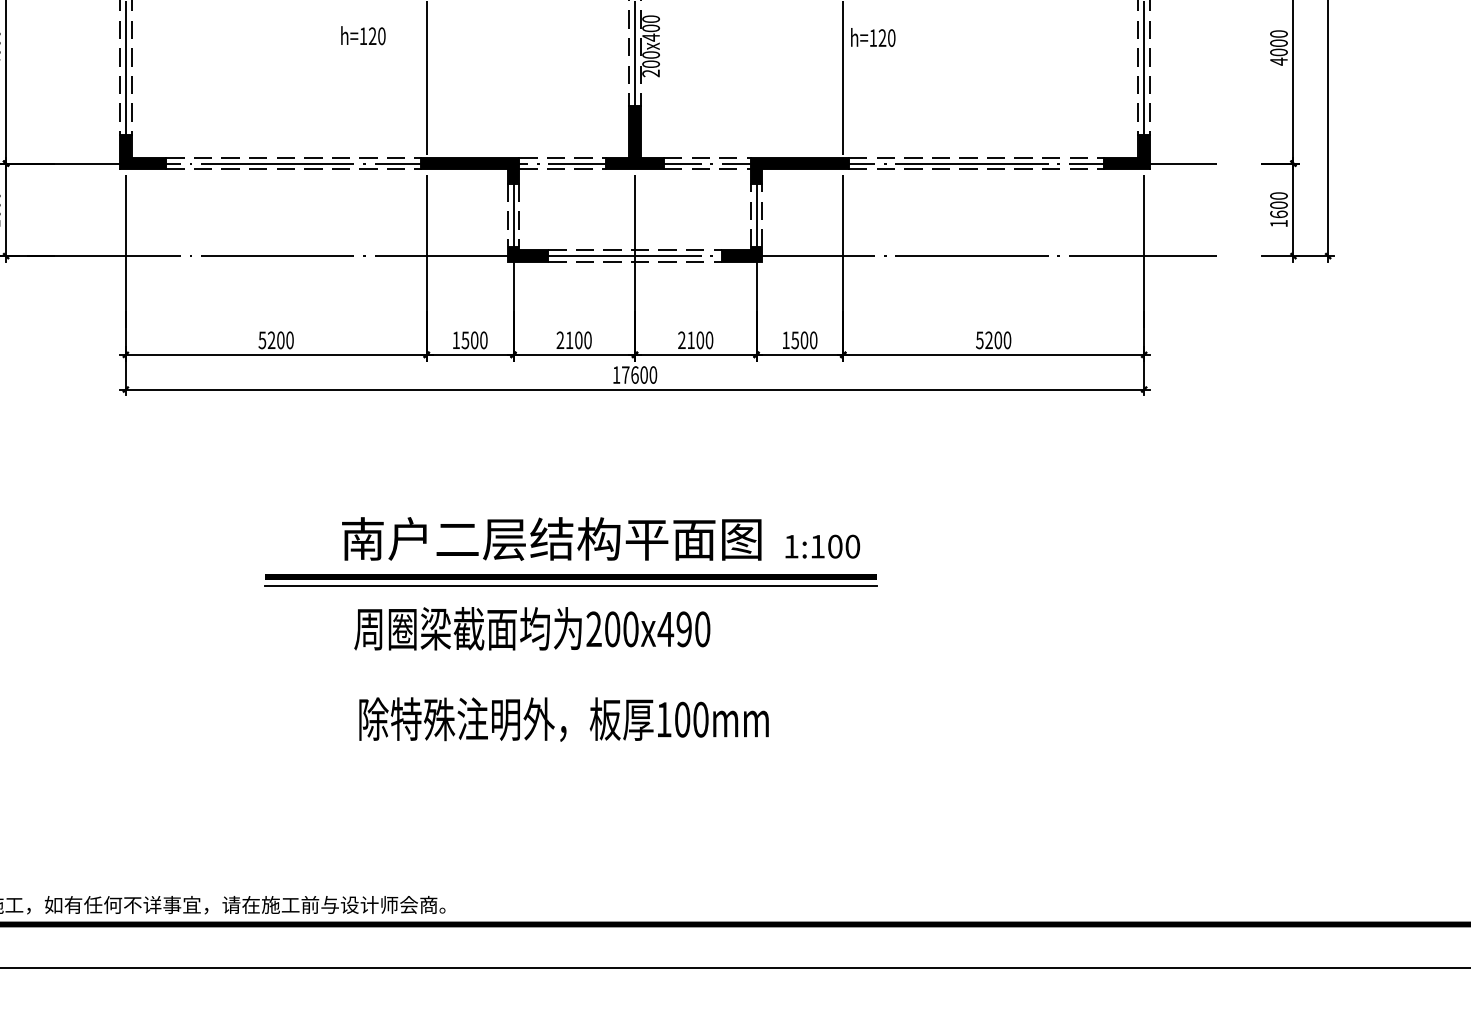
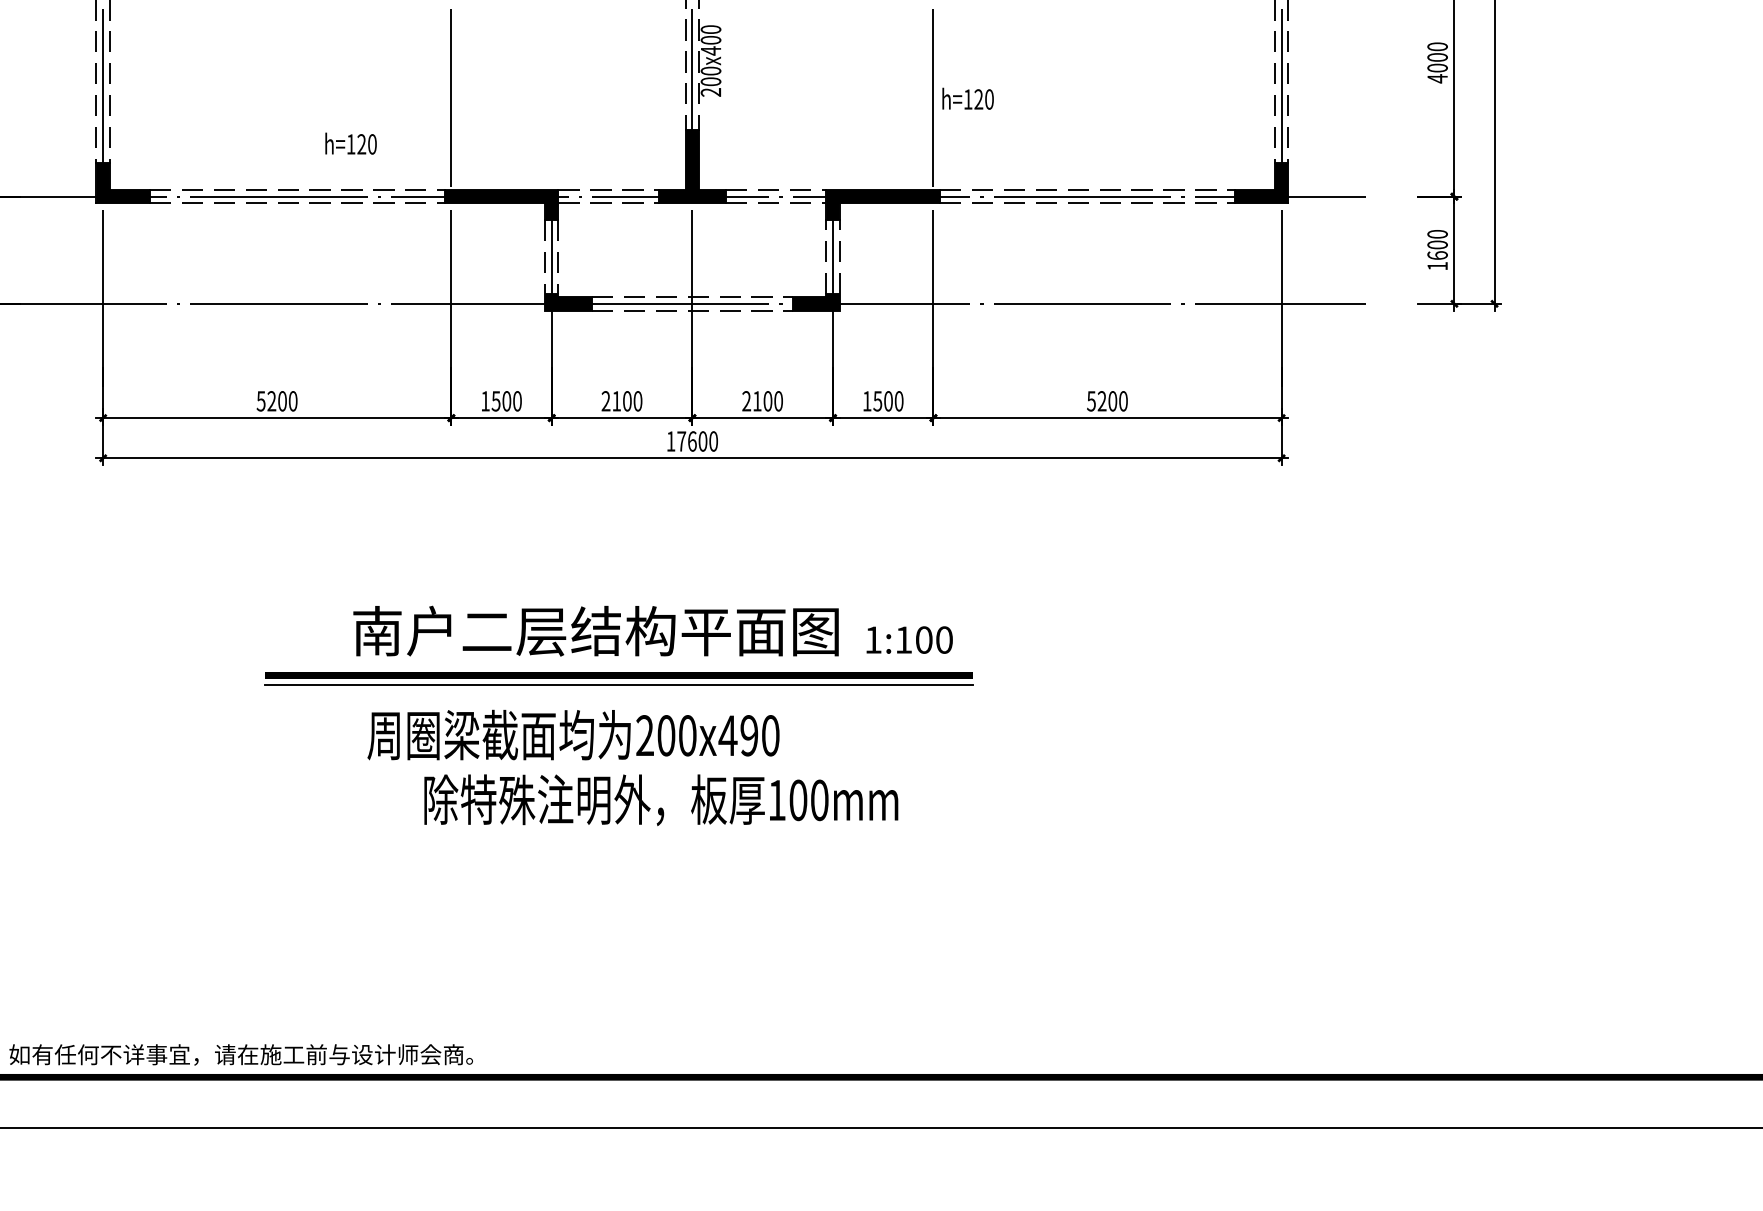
text: (362, 35) -> (350, 143), moved
text: (872, 37) -> (967, 98), moved
text: (564, 718) -> (661, 799), moved

